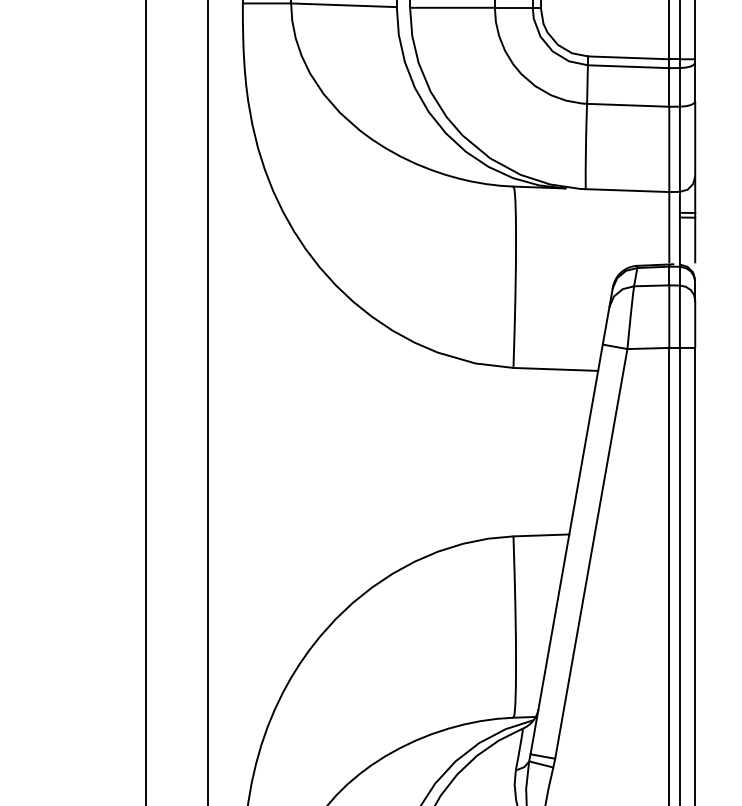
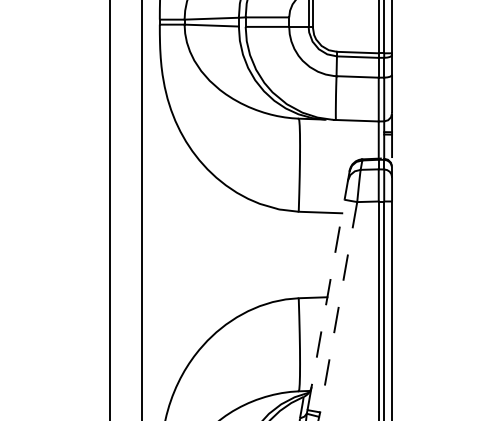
line: (567, 548) -> (326, 304), solid -> dashed
line: (590, 554) -> (338, 307), solid -> dashed

